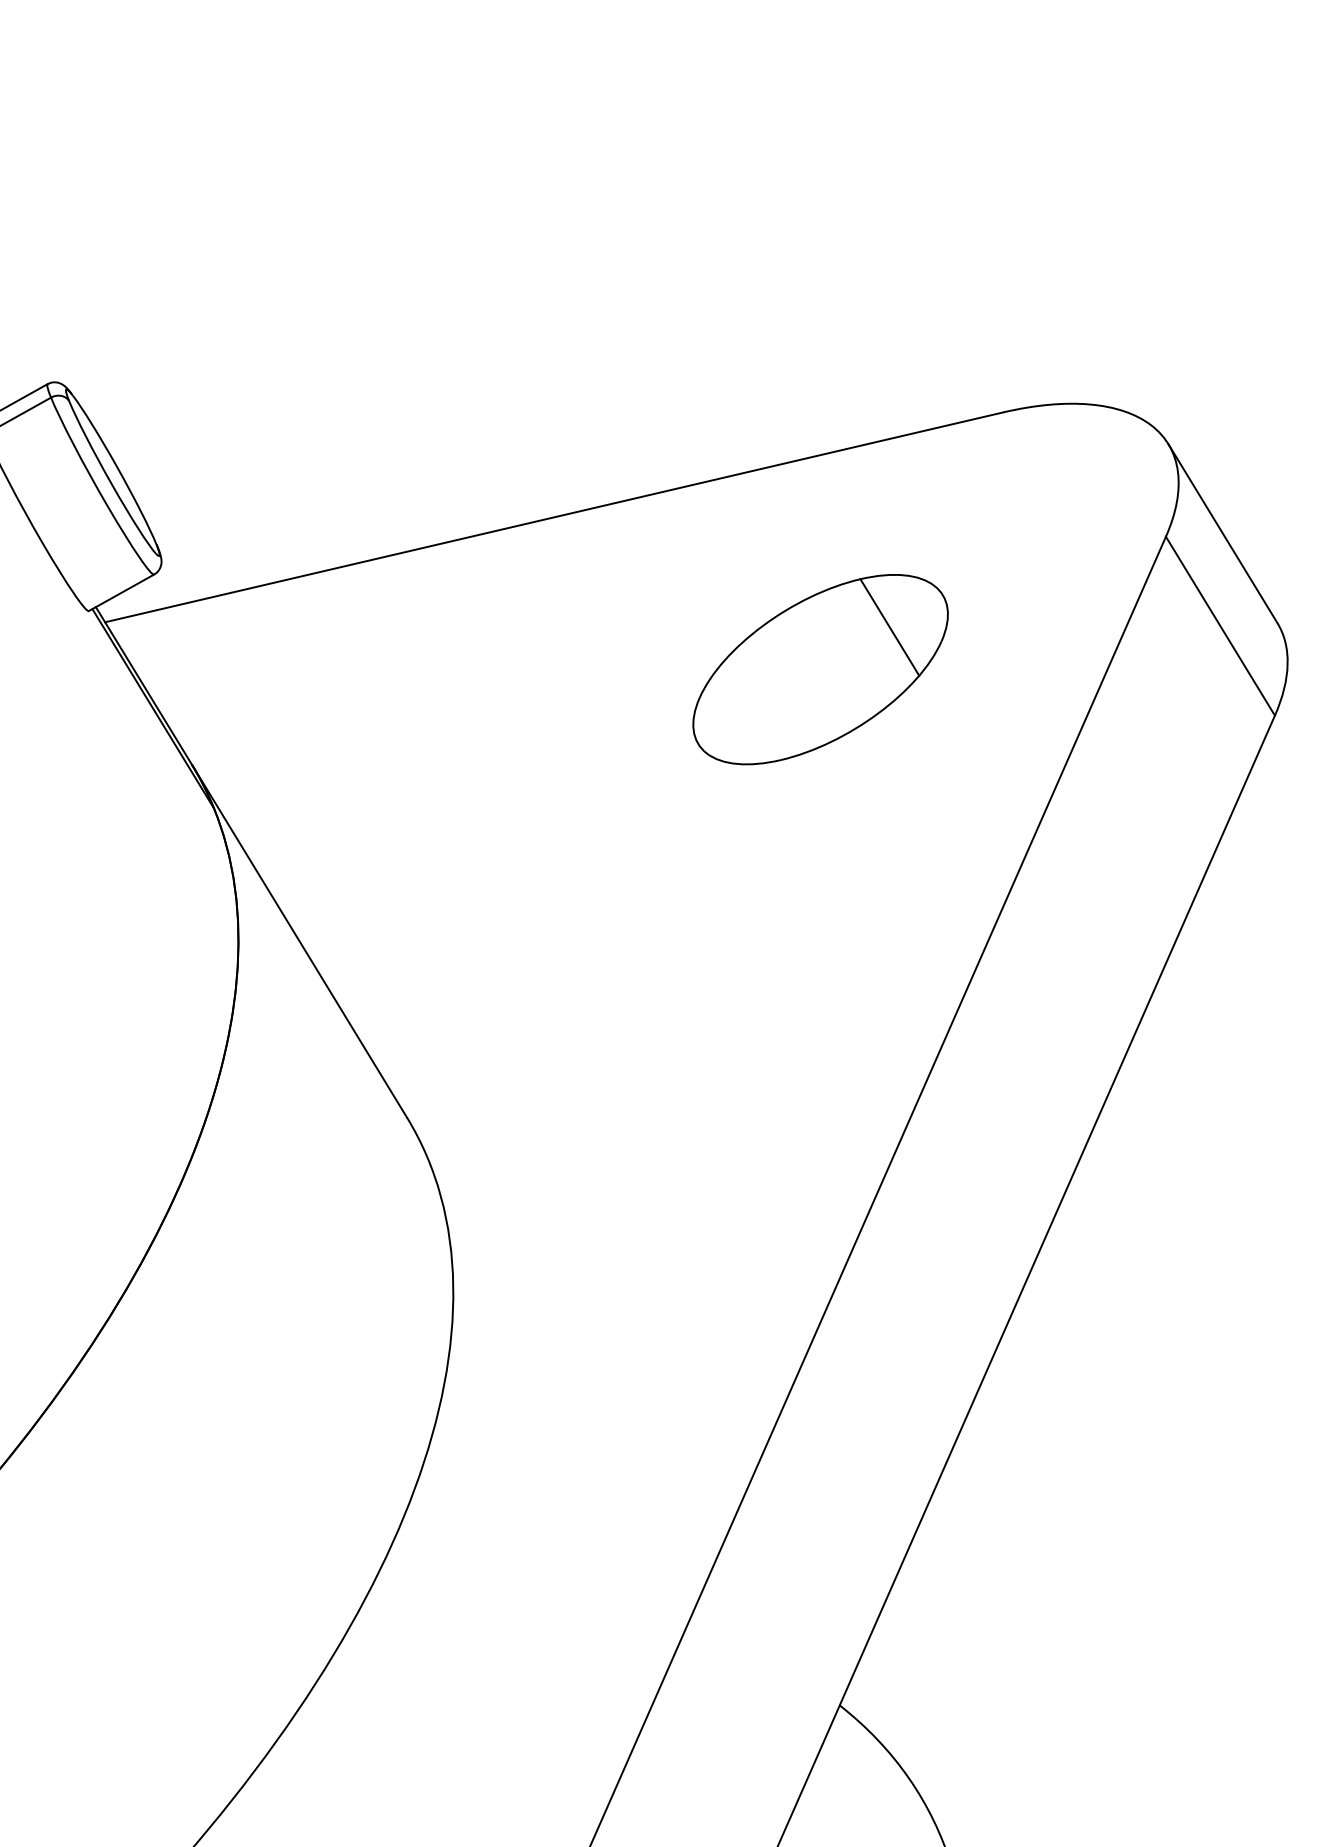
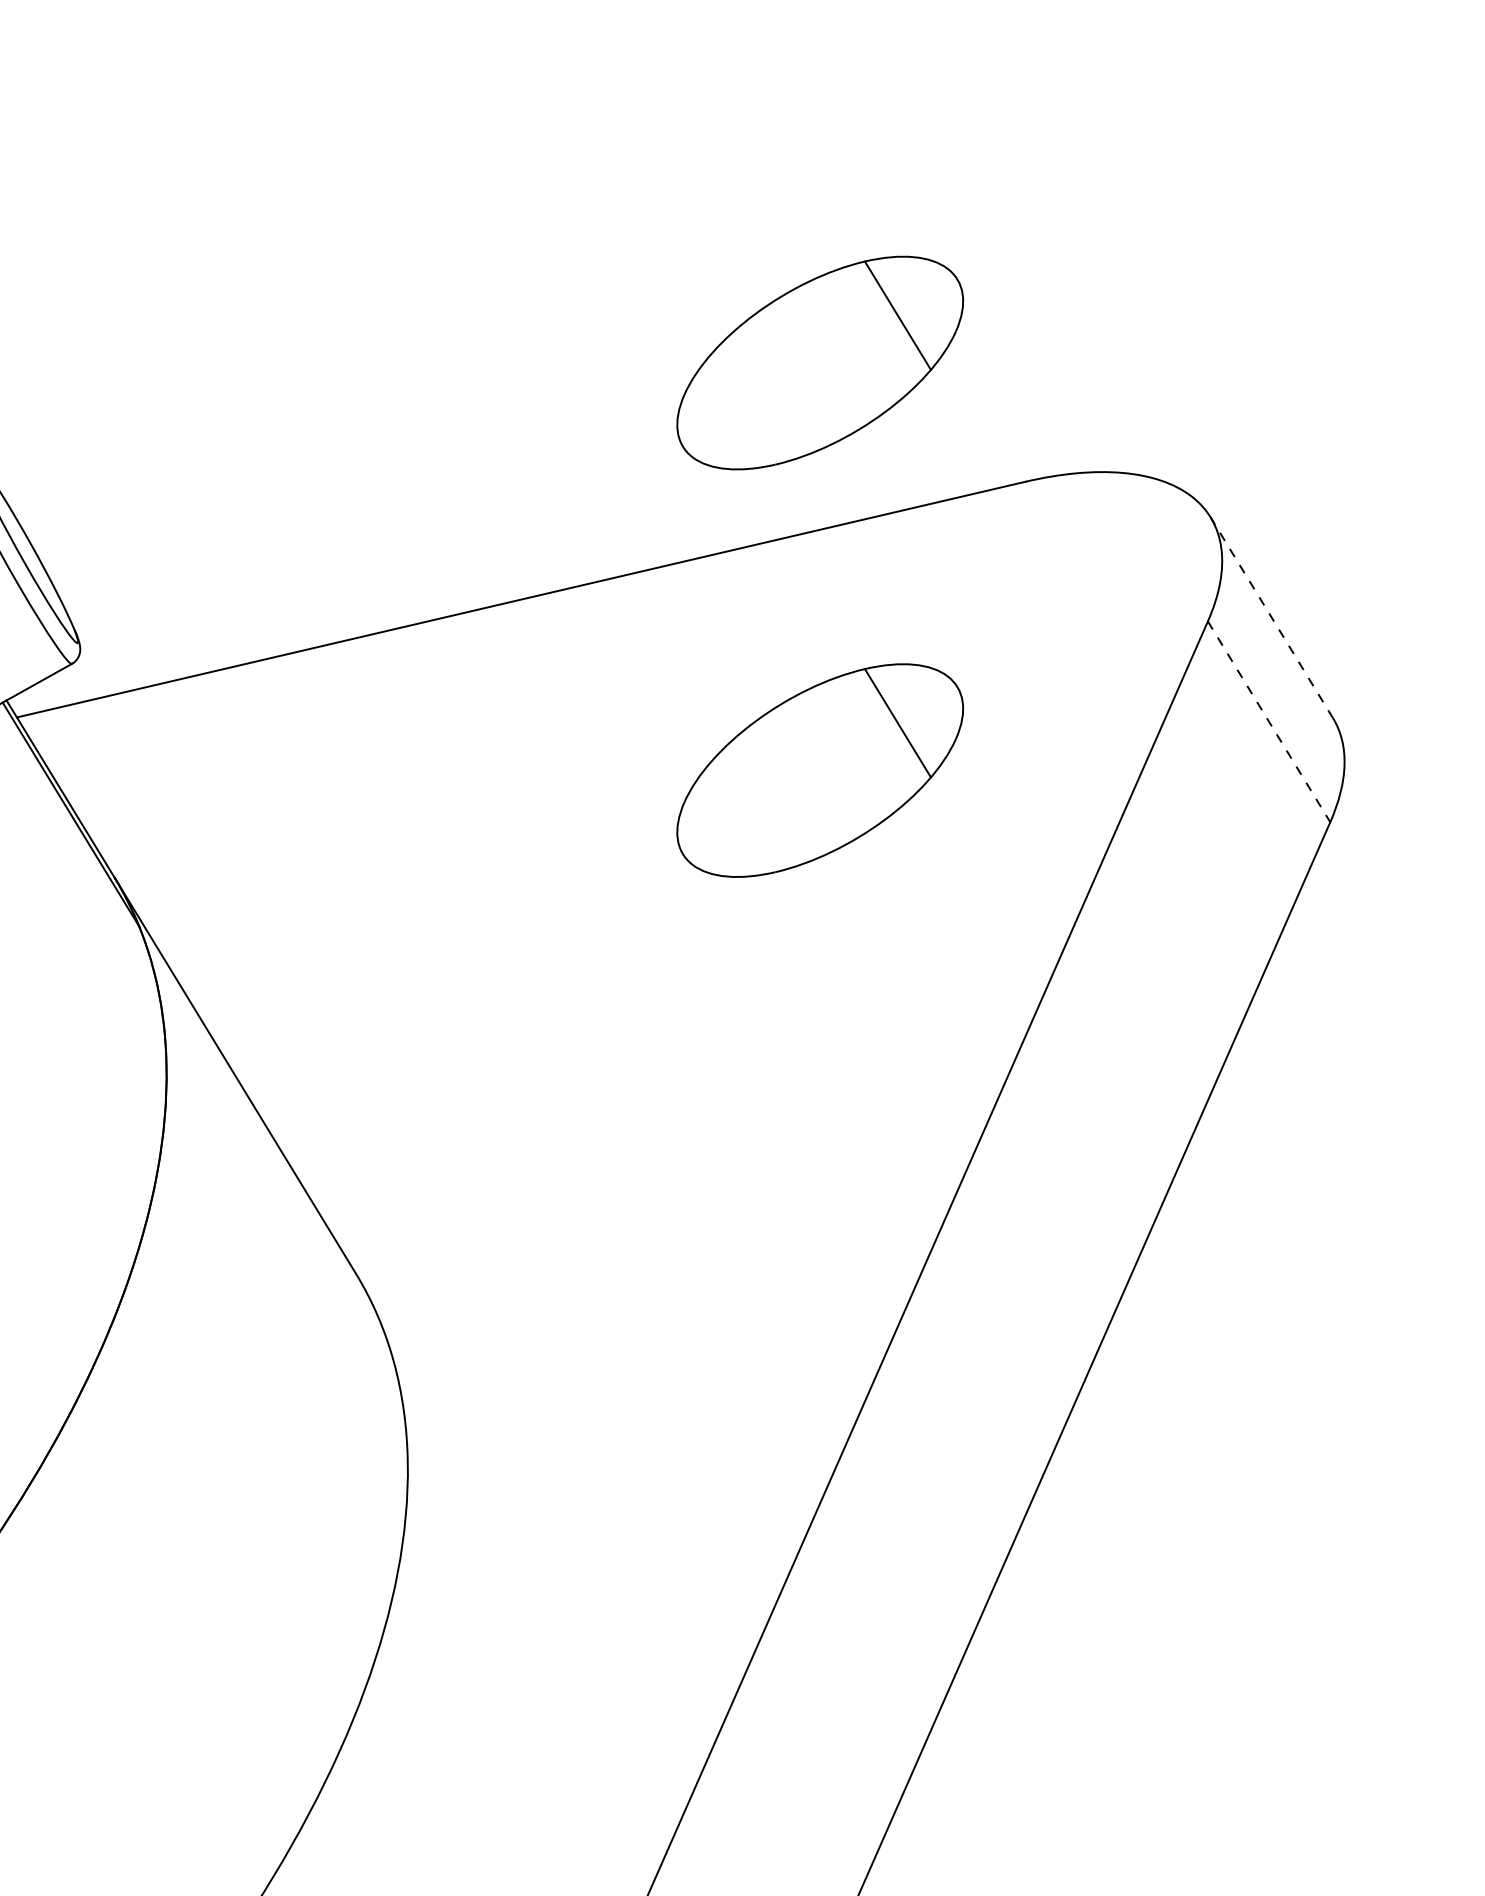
part: (820, 306) -> (820, 362), added
line: (1222, 533) -> (1271, 617), solid -> dashed
line: (1220, 626) -> (1269, 722), solid -> dashed

